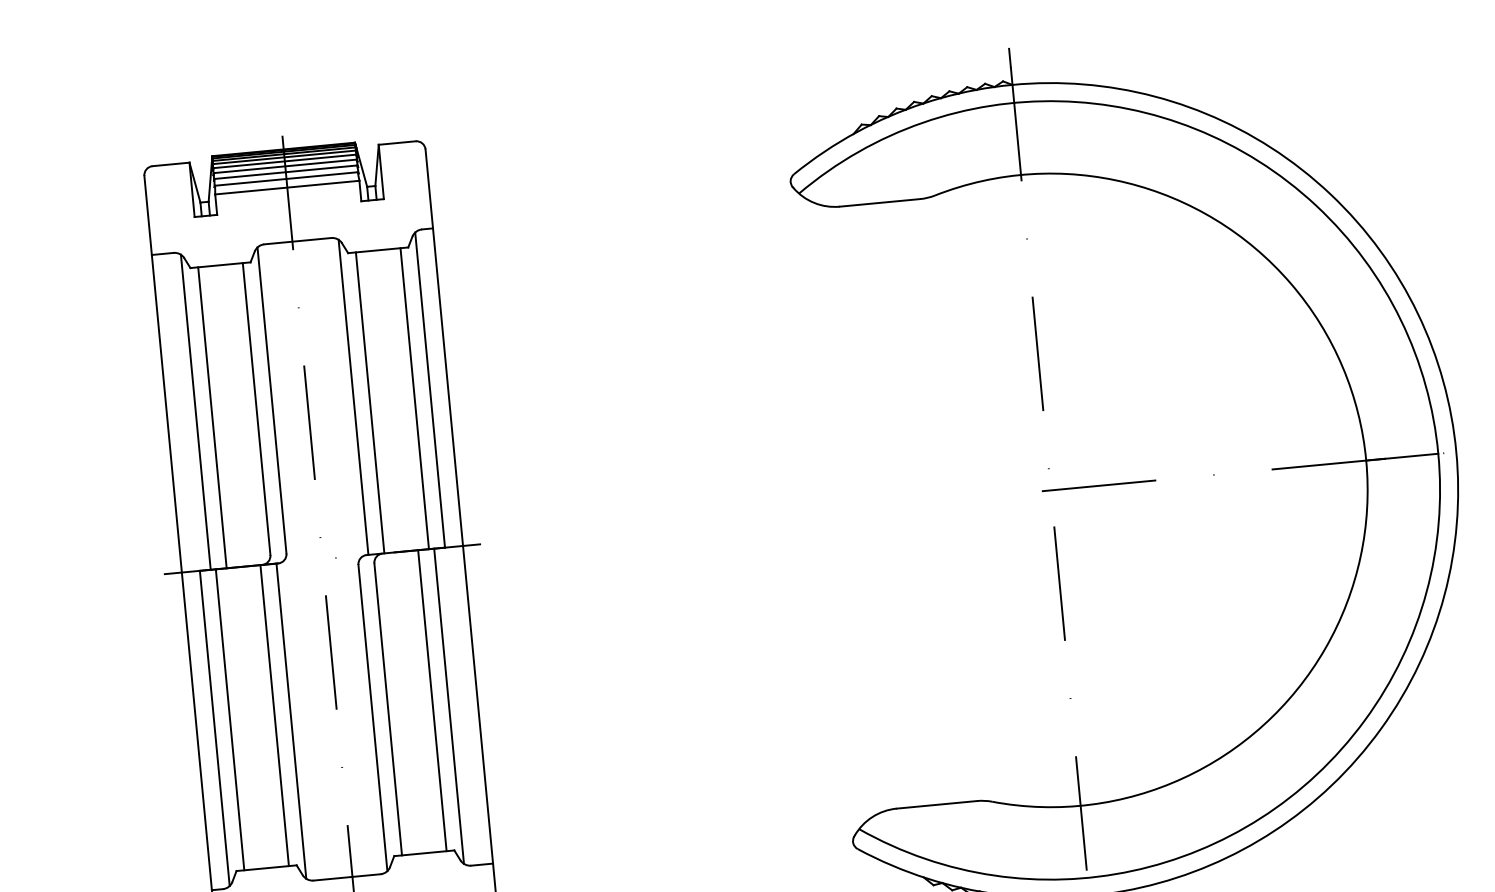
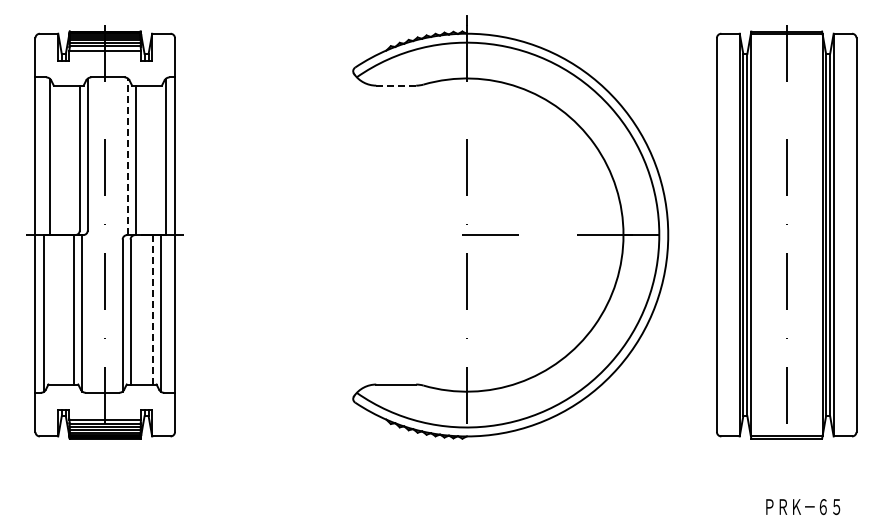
line: (880, 202) -> (396, 85), solid -> dashed
line: (354, 396) -> (128, 156), solid -> dashed
line: (415, 398) -> (158, 160), removed
line: (212, 418) -> (57, 160), removed
line: (431, 700) -> (152, 309), solid -> dashed
line: (230, 719) -> (52, 309), removed

